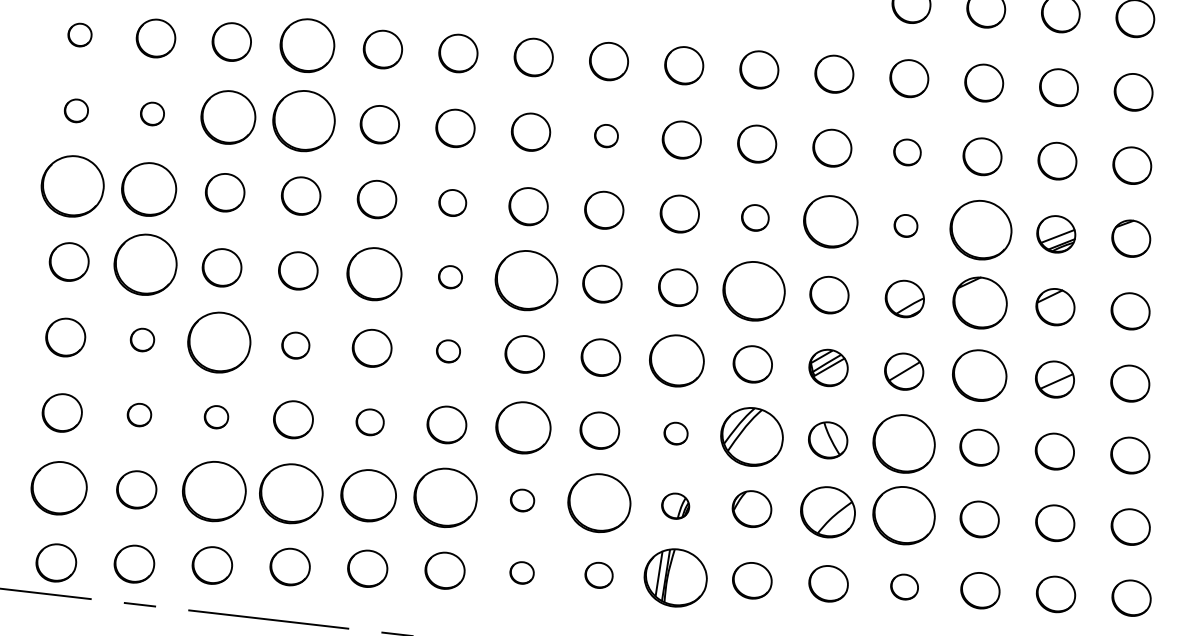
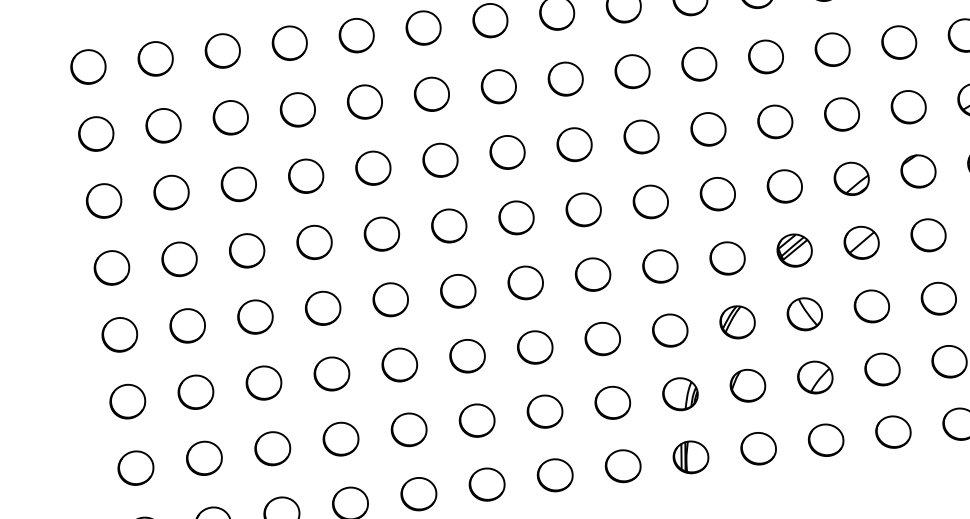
part: (79, 34) -> (87, 66), size x1.67
part: (307, 45) -> (289, 42), size x0.71
part: (76, 110) -> (96, 133), size x1.67
part: (152, 113) -> (163, 125), size x1.67
part: (228, 117) -> (230, 117), size x0.71
part: (304, 120) -> (298, 109), size x0.62
part: (606, 135) -> (565, 78), size x1.67
part: (907, 152) -> (832, 49), size x1.43
part: (72, 186) -> (103, 201), size x0.62
part: (148, 189) -> (171, 192), size x0.71
part: (452, 202) -> (440, 159), size x1.43
part: (755, 217) -> (708, 128), size x1.43
part: (830, 221) -> (775, 121), size x0.71
part: (905, 225) -> (841, 114), size x1.67
part: (981, 229) -> (908, 106), size x0.62
part: (145, 264) -> (179, 259), size x0.62
part: (374, 273) -> (381, 233), size x0.71
part: (450, 276) -> (449, 225), size x1.67
part: (526, 280) -> (516, 217), size x0.62
part: (753, 291) -> (717, 194), size x0.62
part: (980, 302) -> (918, 170), size x0.71
part: (142, 339) -> (187, 325), size x1.67
part: (218, 342) -> (254, 316), size x0.62
part: (295, 345) -> (322, 308), size x1.43
part: (448, 351) -> (458, 291), size x1.67
part: (676, 360) -> (659, 266), size x0.71
part: (979, 375) -> (928, 235), size x0.71
part: (139, 414) -> (195, 391), size x1.67
part: (216, 416) -> (263, 382), size x1.67
part: (369, 422) -> (399, 365), size x1.43
part: (523, 427) -> (535, 347), size x0.71
part: (675, 433) -> (669, 330), size x1.67
part: (752, 436) -> (737, 321), size x0.62
part: (903, 443) -> (871, 306), size x0.62
part: (58, 487) -> (135, 467), size x0.71
part: (213, 491) -> (272, 448), size x0.62
part: (291, 493) -> (340, 439), size x0.62
part: (368, 495) -> (408, 429), size x0.71
part: (445, 498) -> (477, 421), size x0.62
part: (522, 500) -> (544, 411), size x1.67
part: (598, 503) -> (612, 403), size x0.62
part: (675, 506) -> (680, 394), size x1.43
part: (828, 512) -> (815, 377), size x0.71
part: (903, 515) -> (882, 369), size x0.62
part: (521, 572) -> (554, 475), size x1.67
part: (598, 575) -> (622, 466), size x1.43
part: (675, 577) -> (690, 457), size x0.62
part: (904, 586) -> (893, 431), size x1.43

